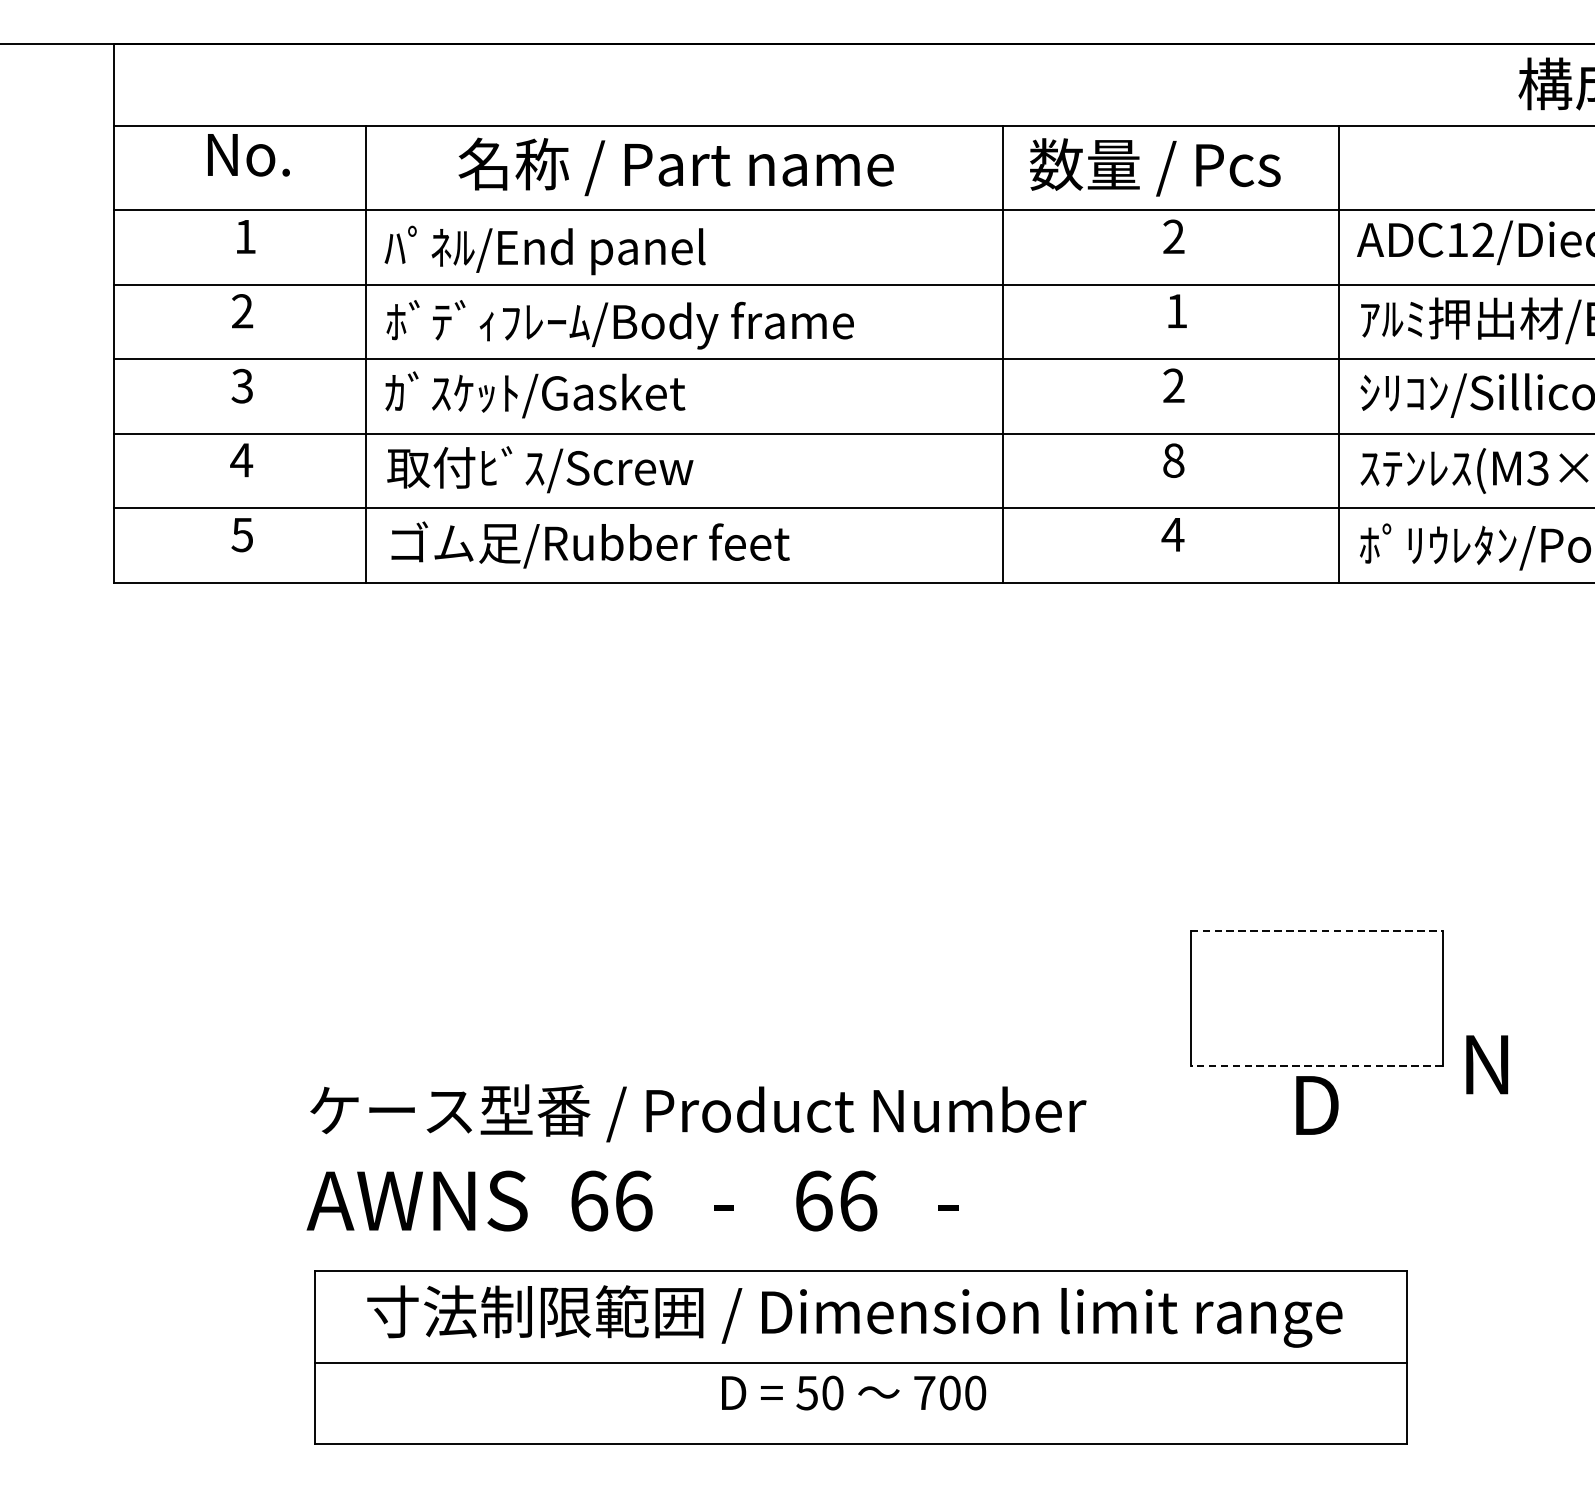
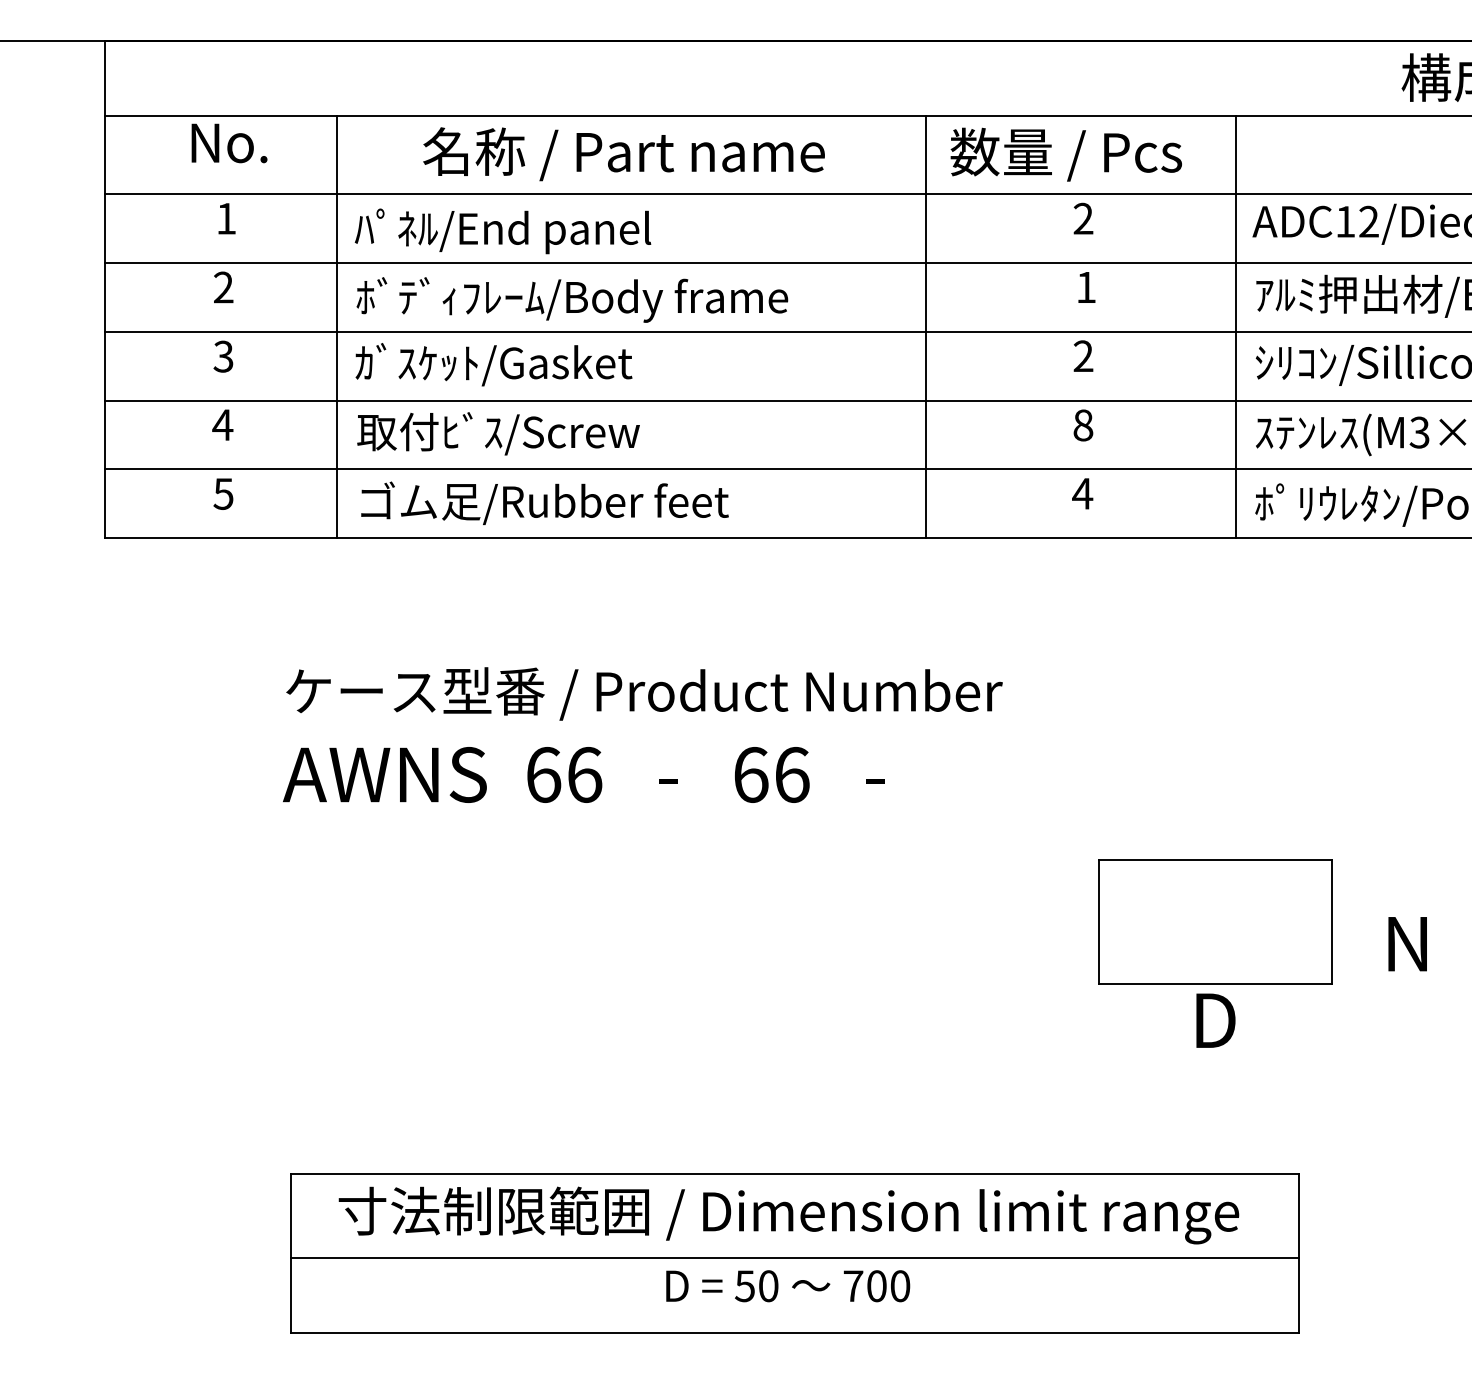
line: (1316, 931) -> (1215, 860), dashed -> solid
text: (1486, 1065) -> (1407, 944), moved
line: (1315, 1066) -> (1214, 984), dashed -> solid
text: (696, 1157) -> (642, 734), moved

